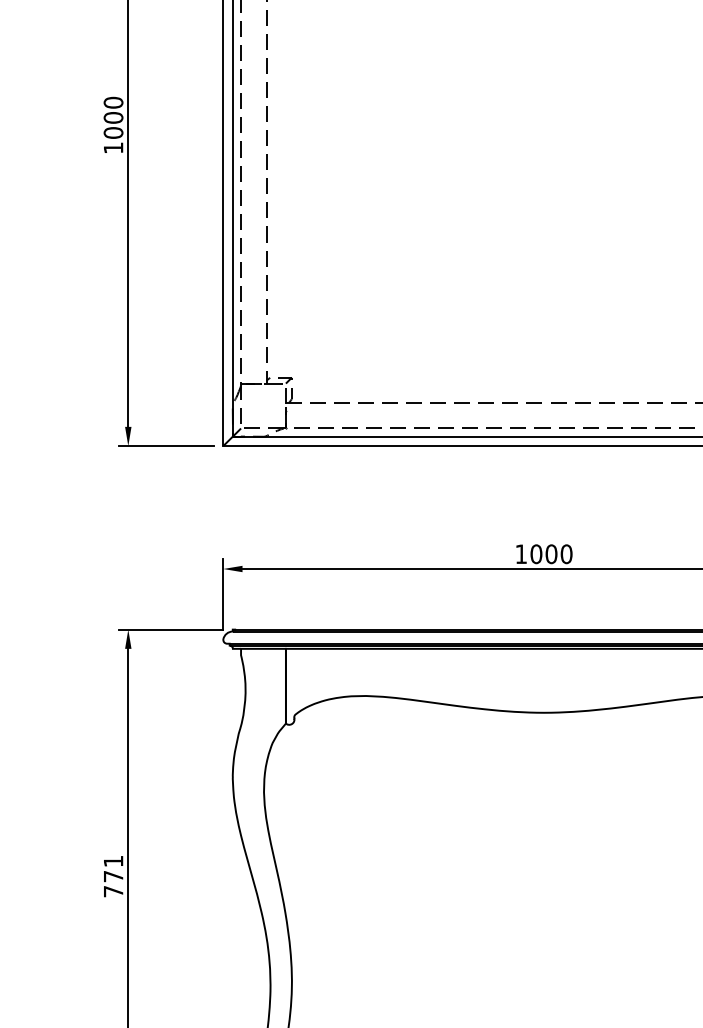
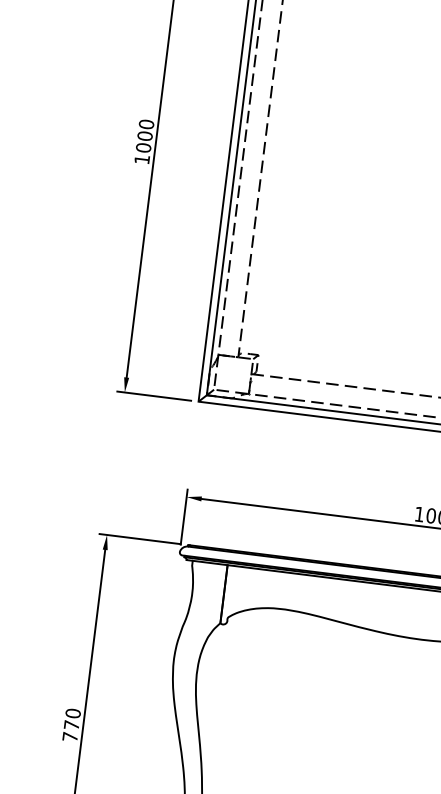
text: (113, 861) -> (73, 713), 771 -> 770

